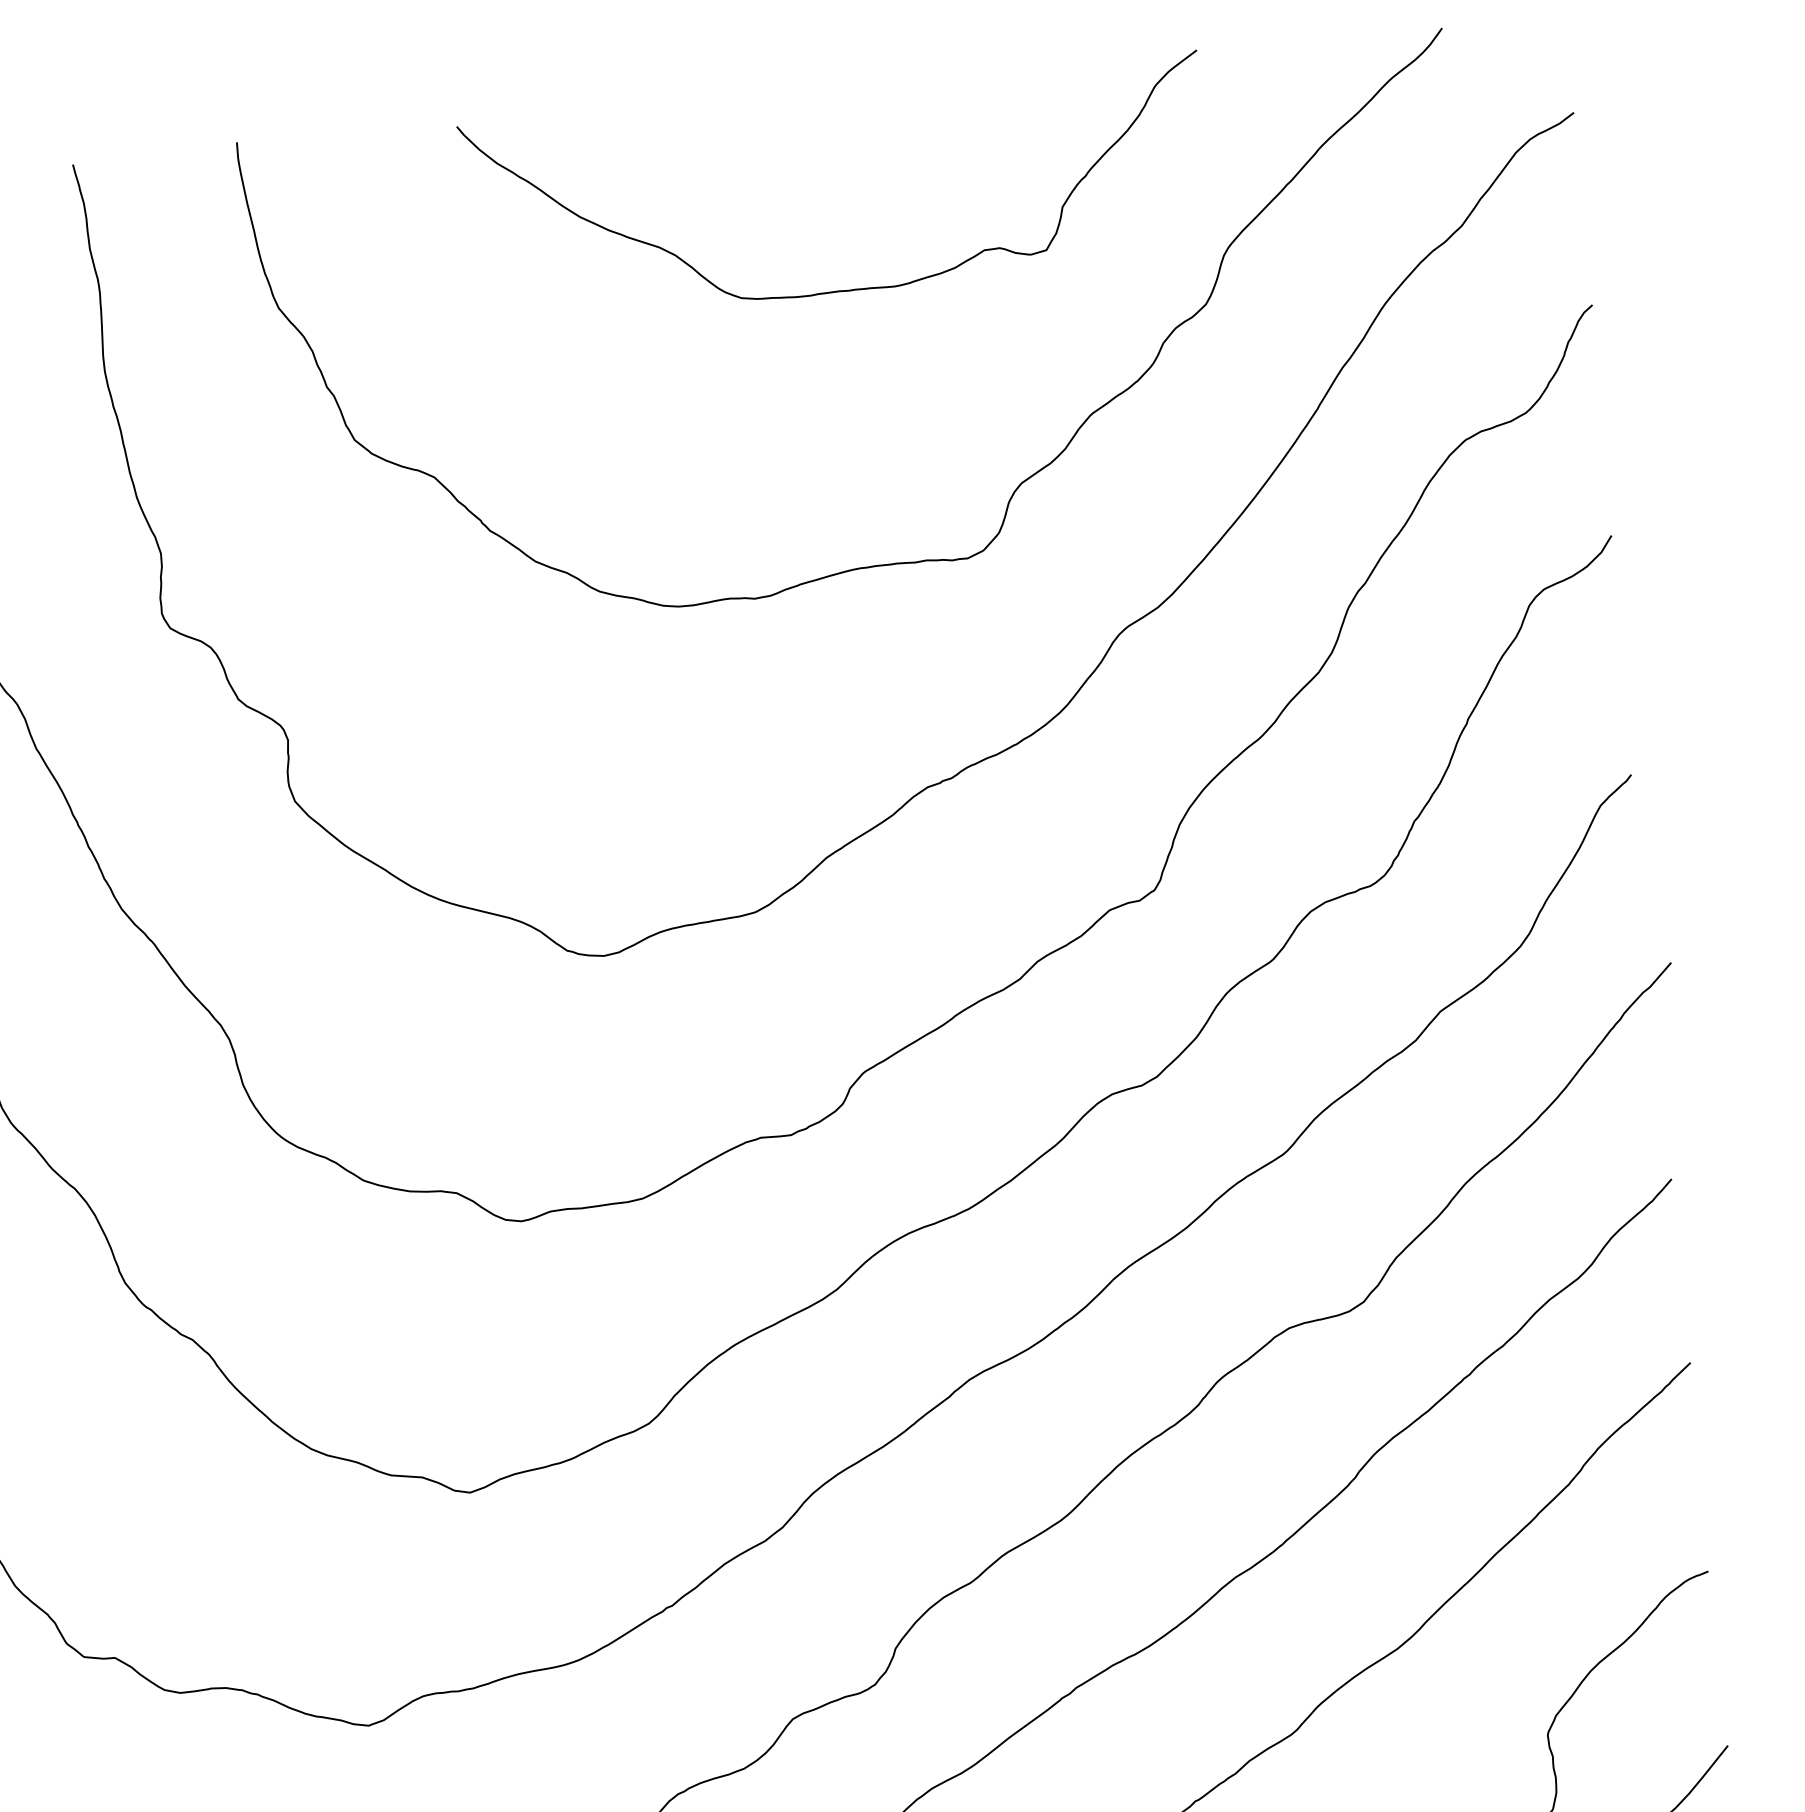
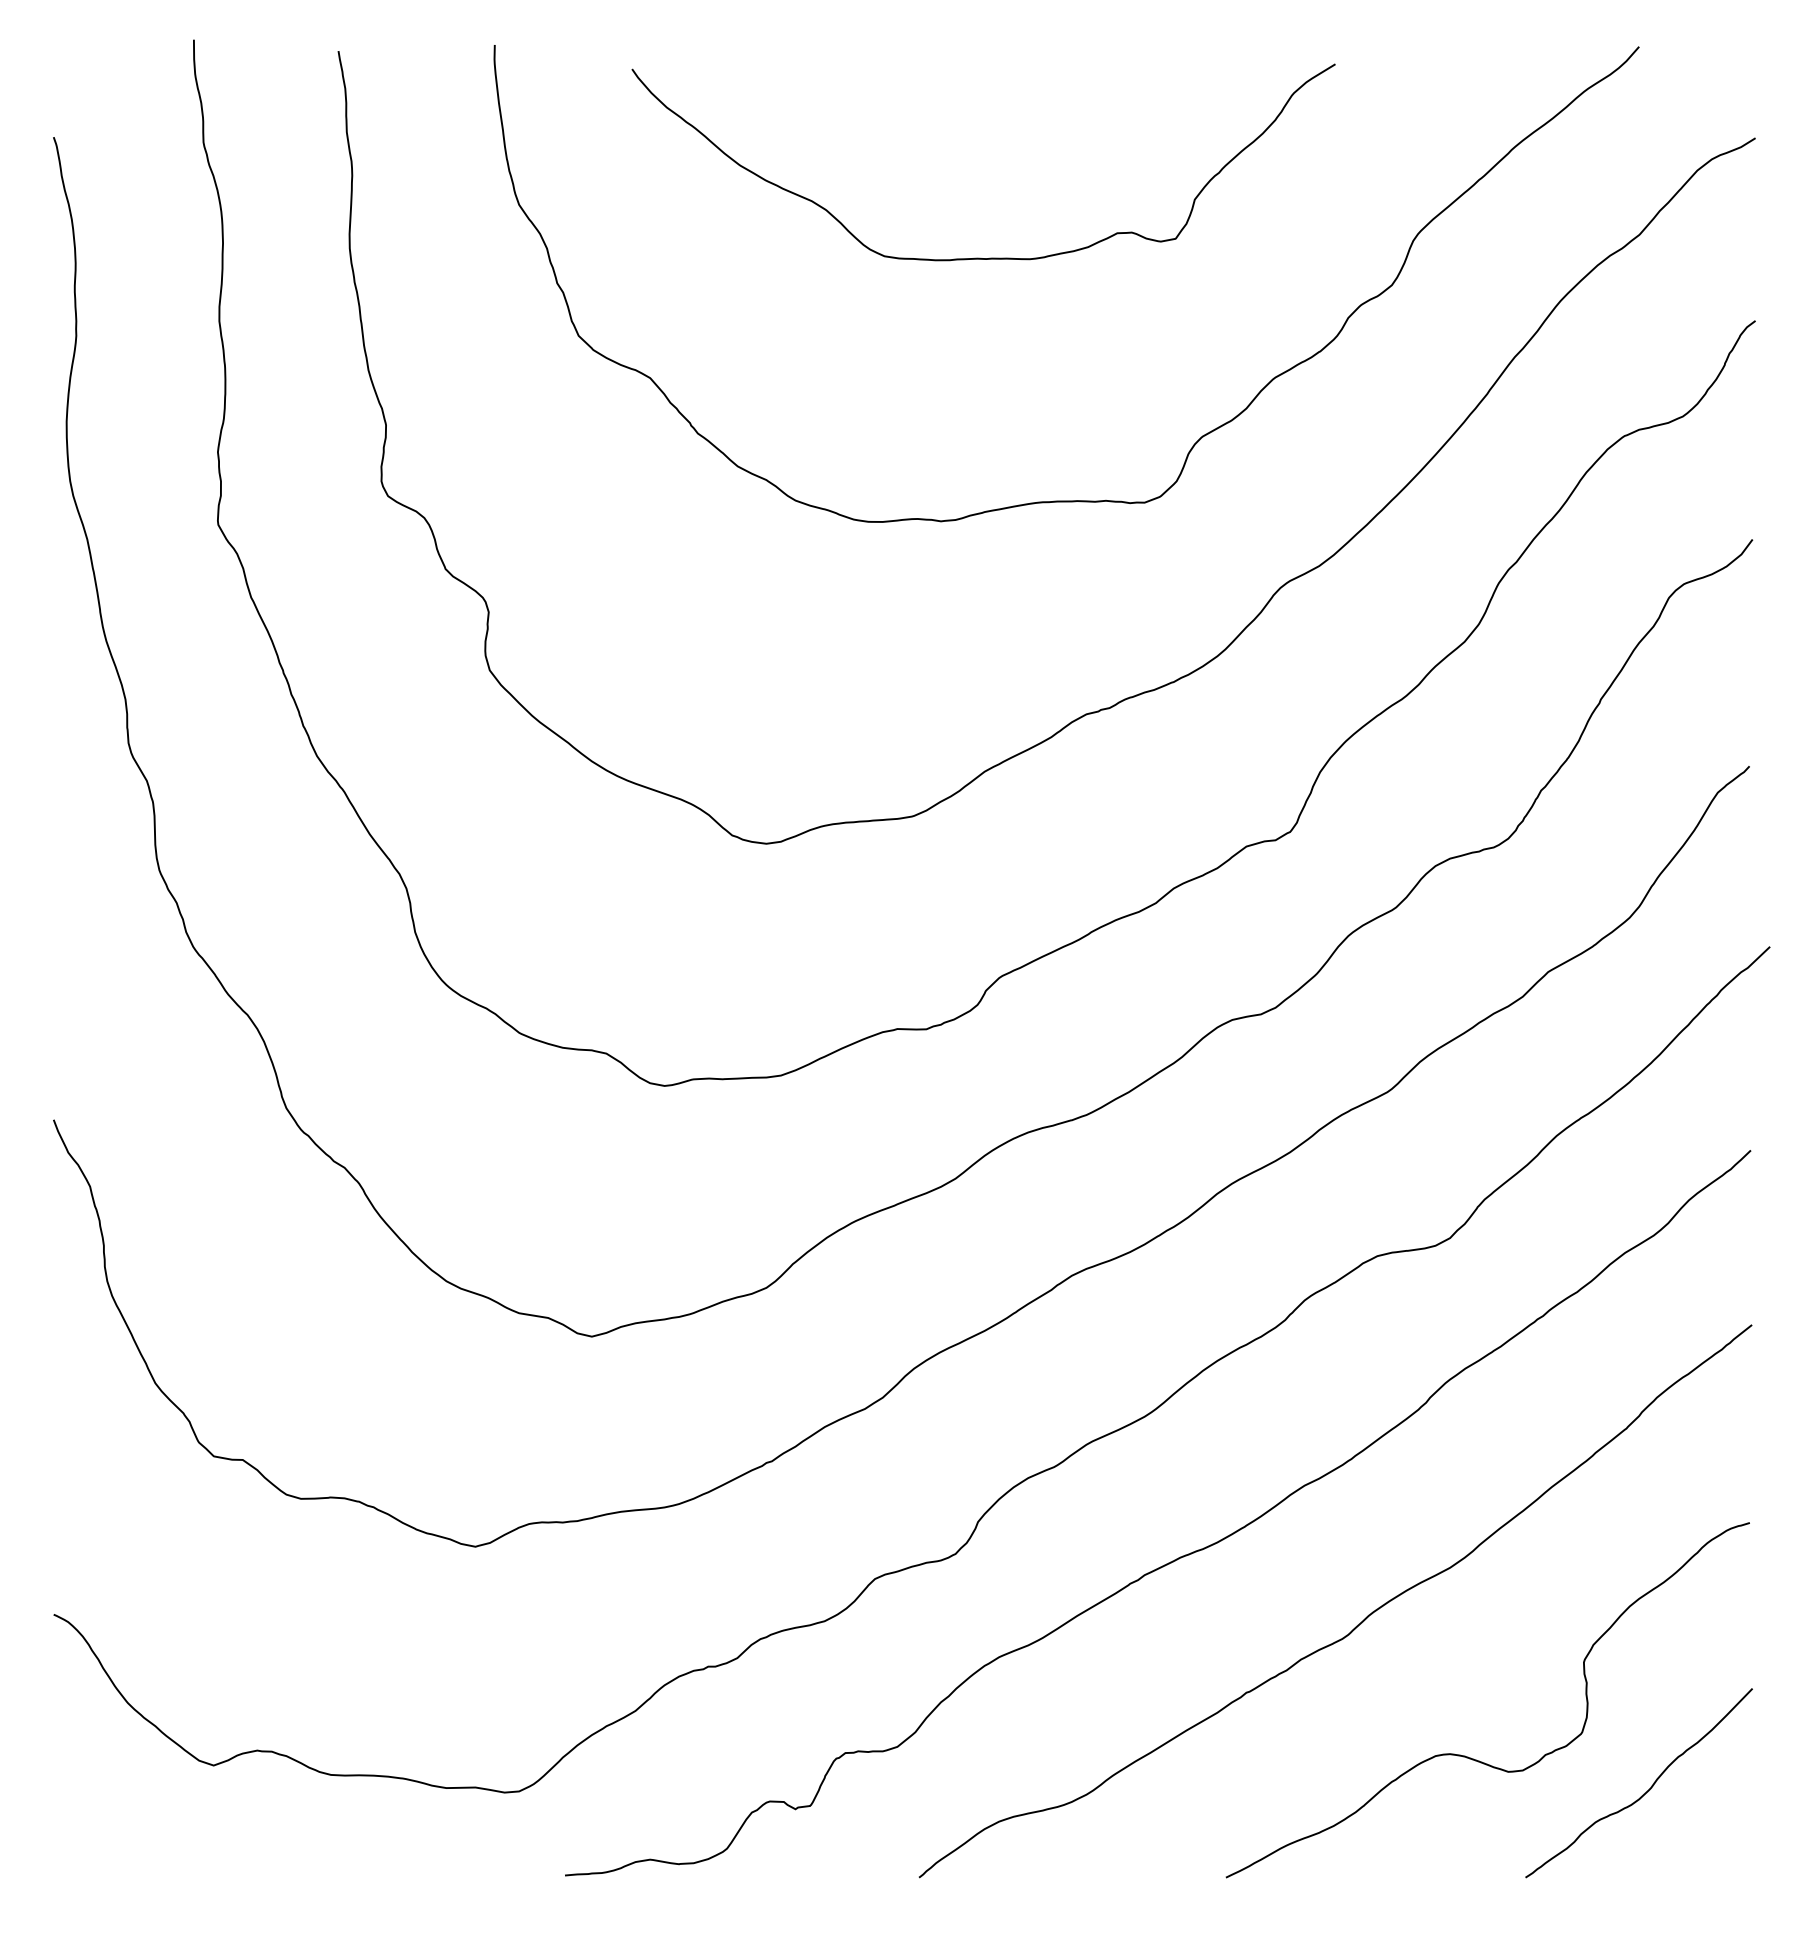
curve: (842, 289) -> (980, 257), moved

